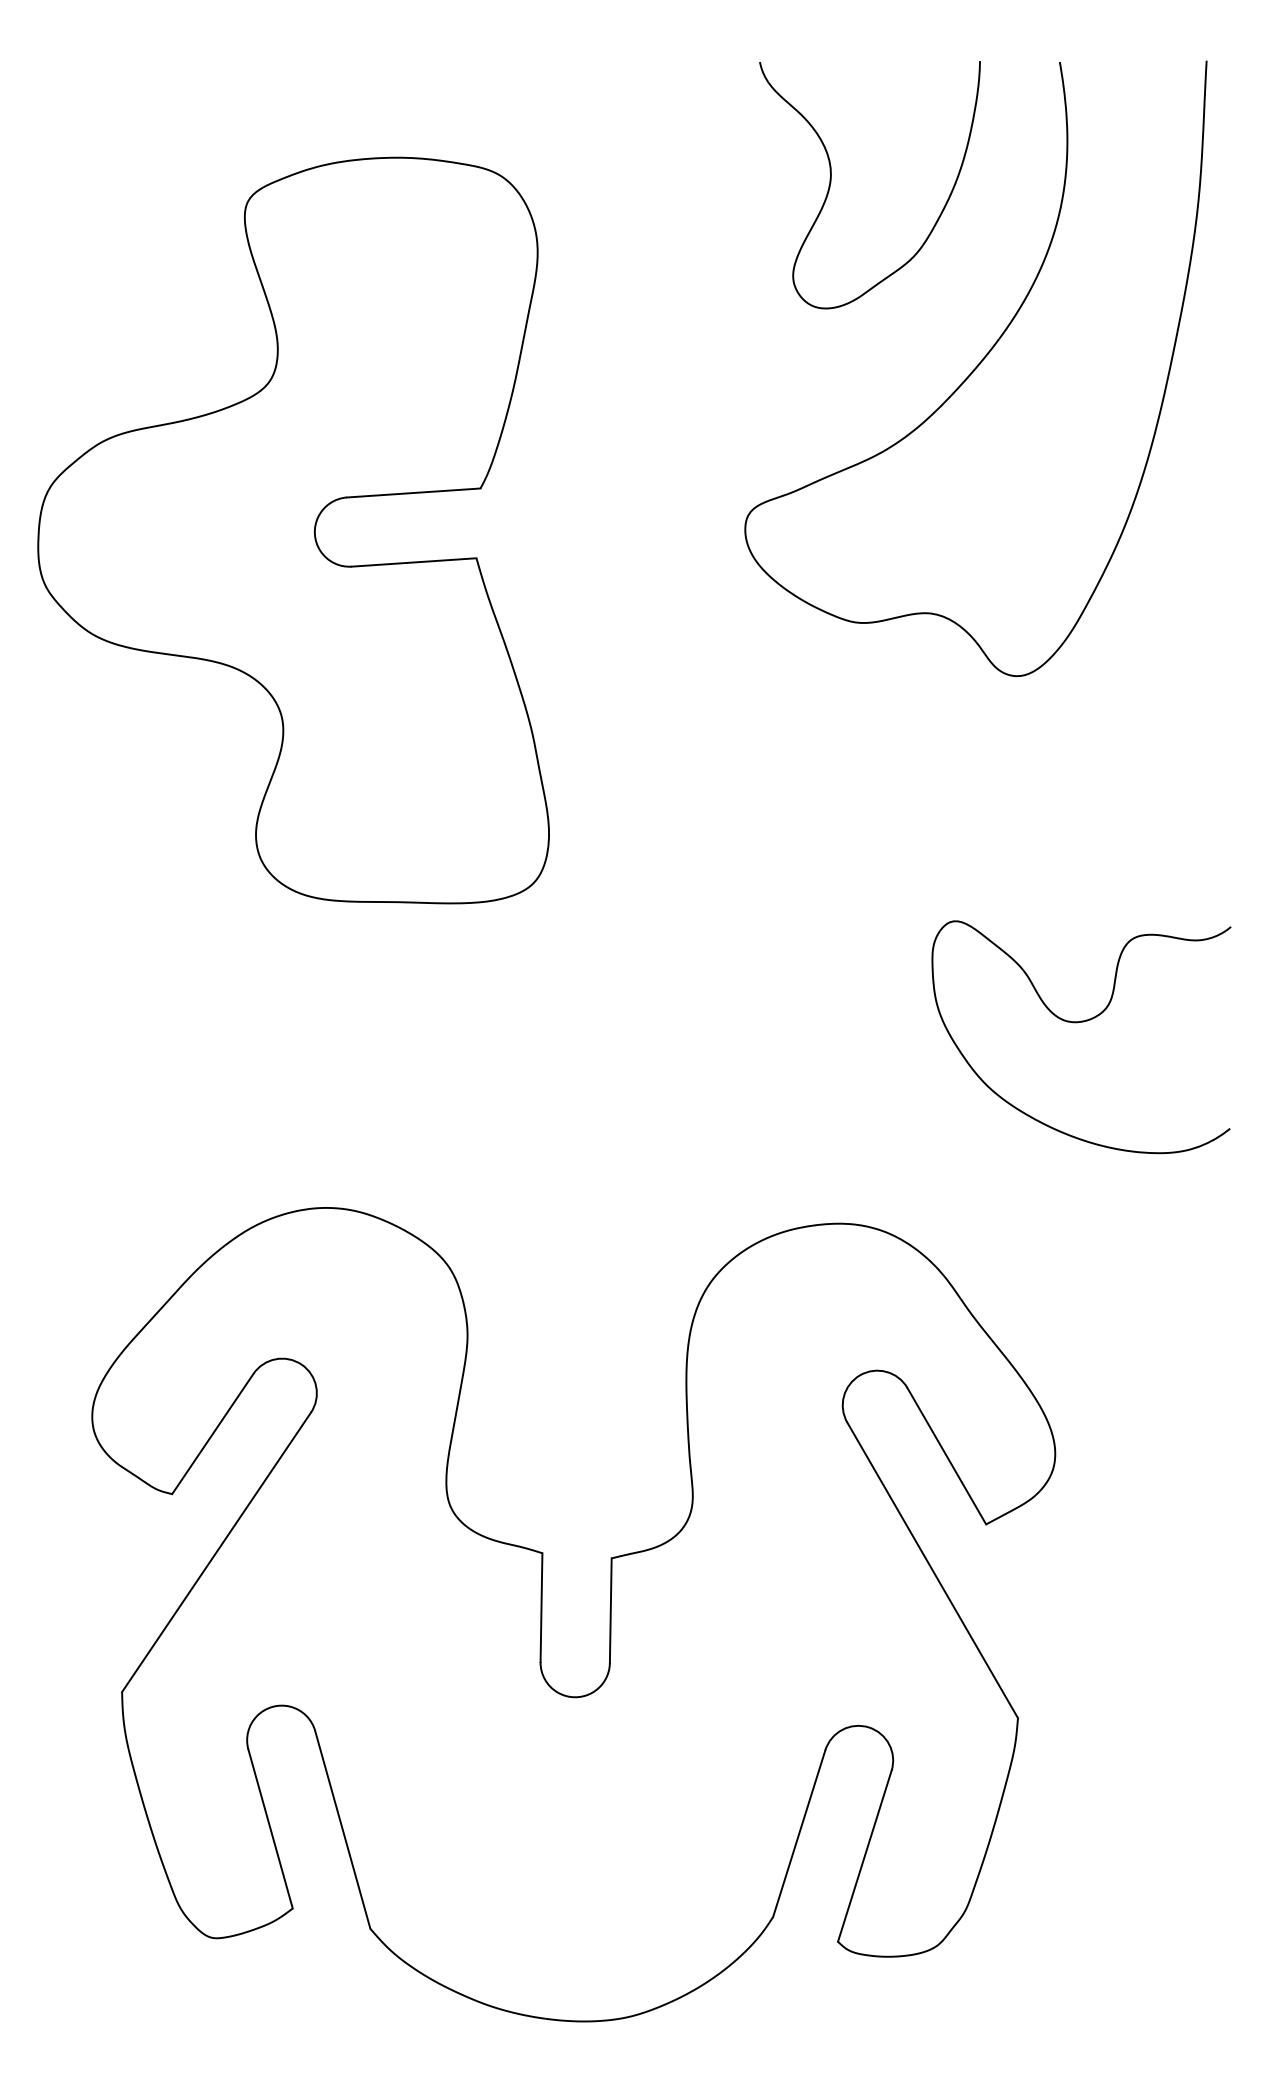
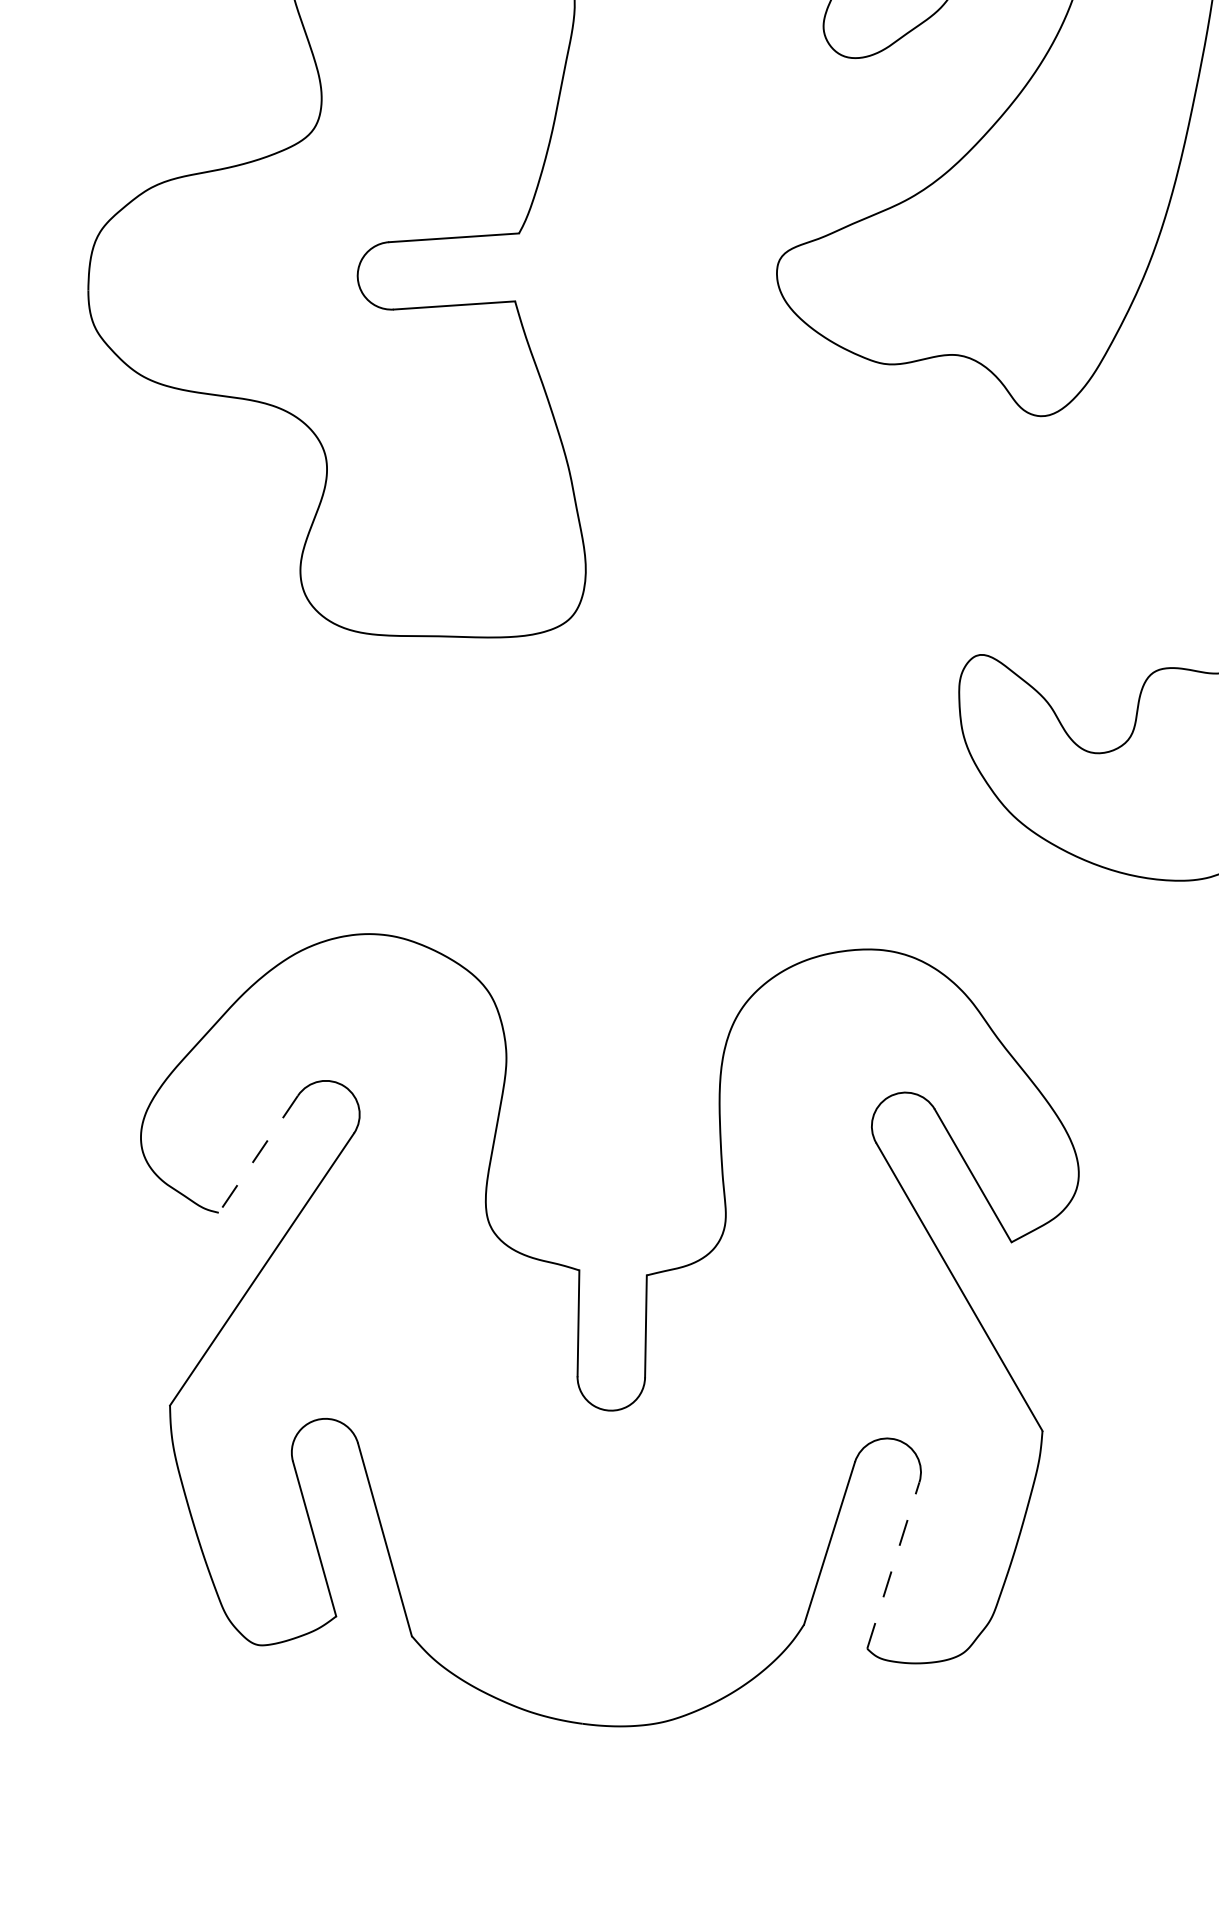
line: (212, 1434) -> (258, 1154), solid -> dashed
line: (864, 1856) -> (893, 1565), solid -> dashed

